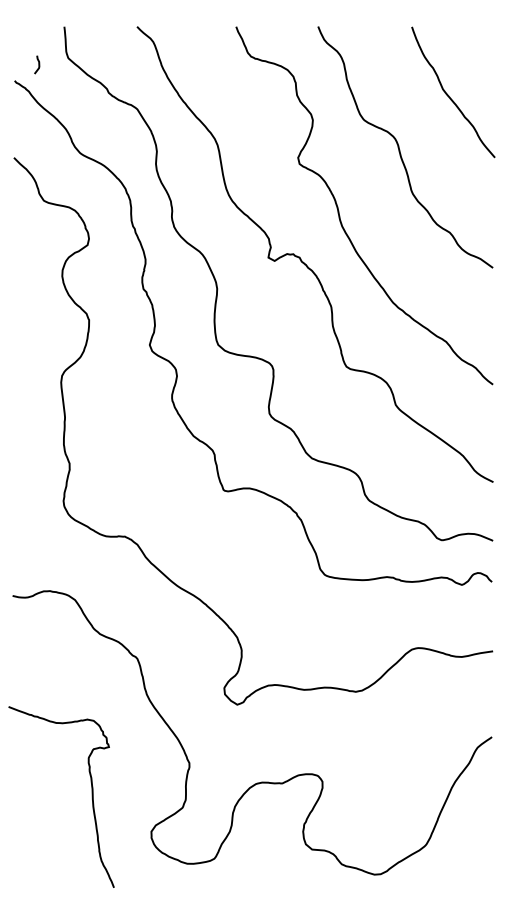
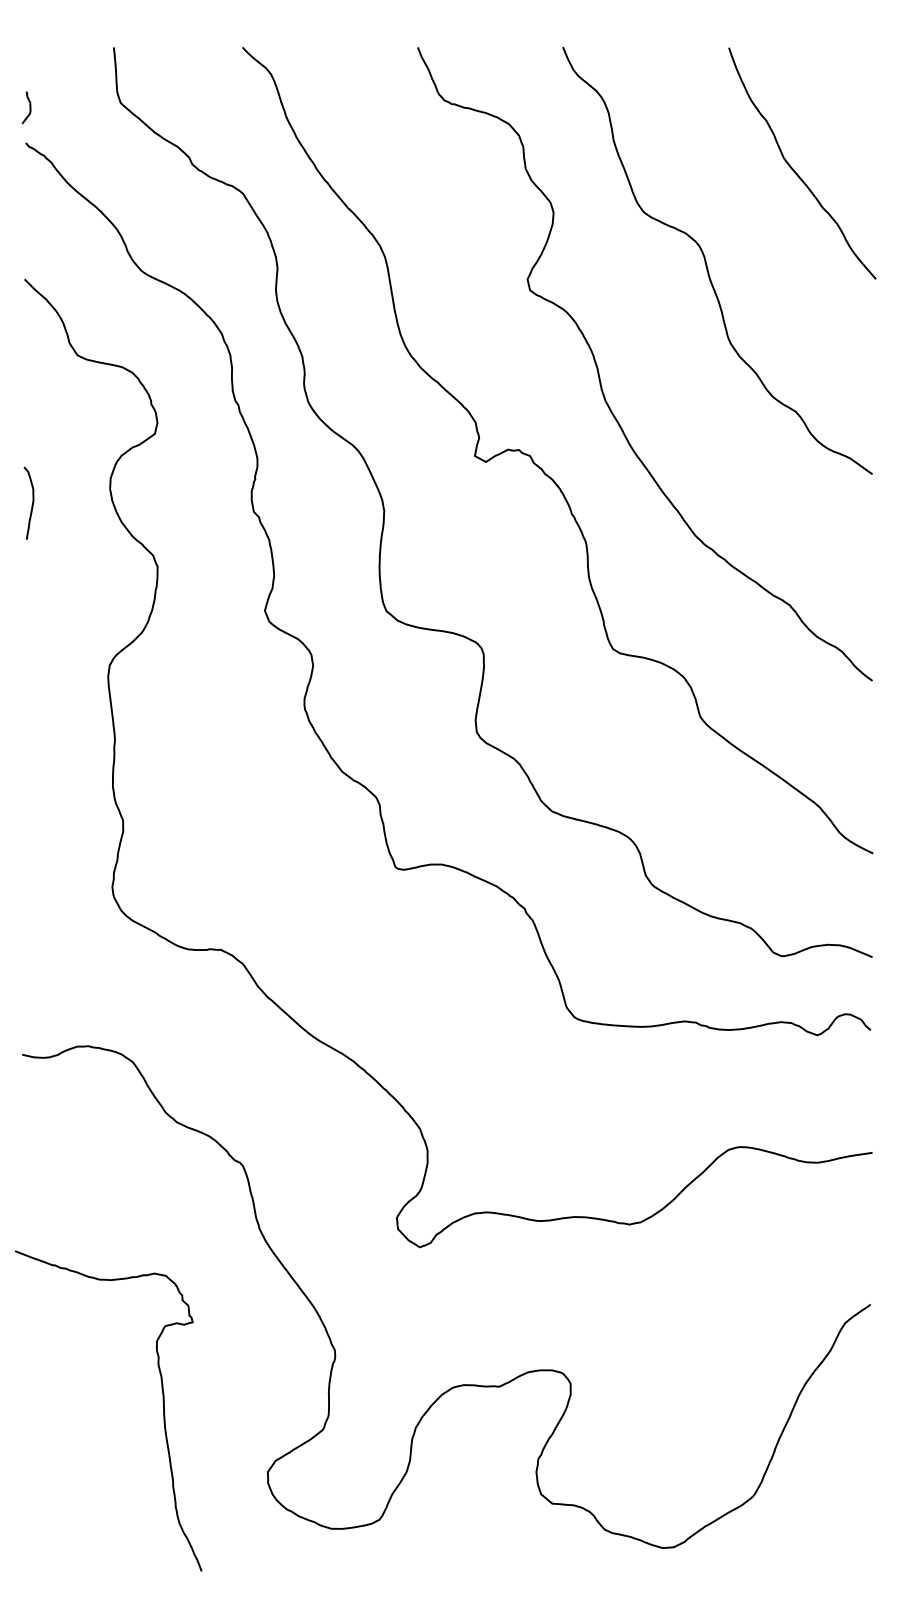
curve: (38, 64) -> (29, 107), moved
curve: (17, 284) -> (30, 503), added

